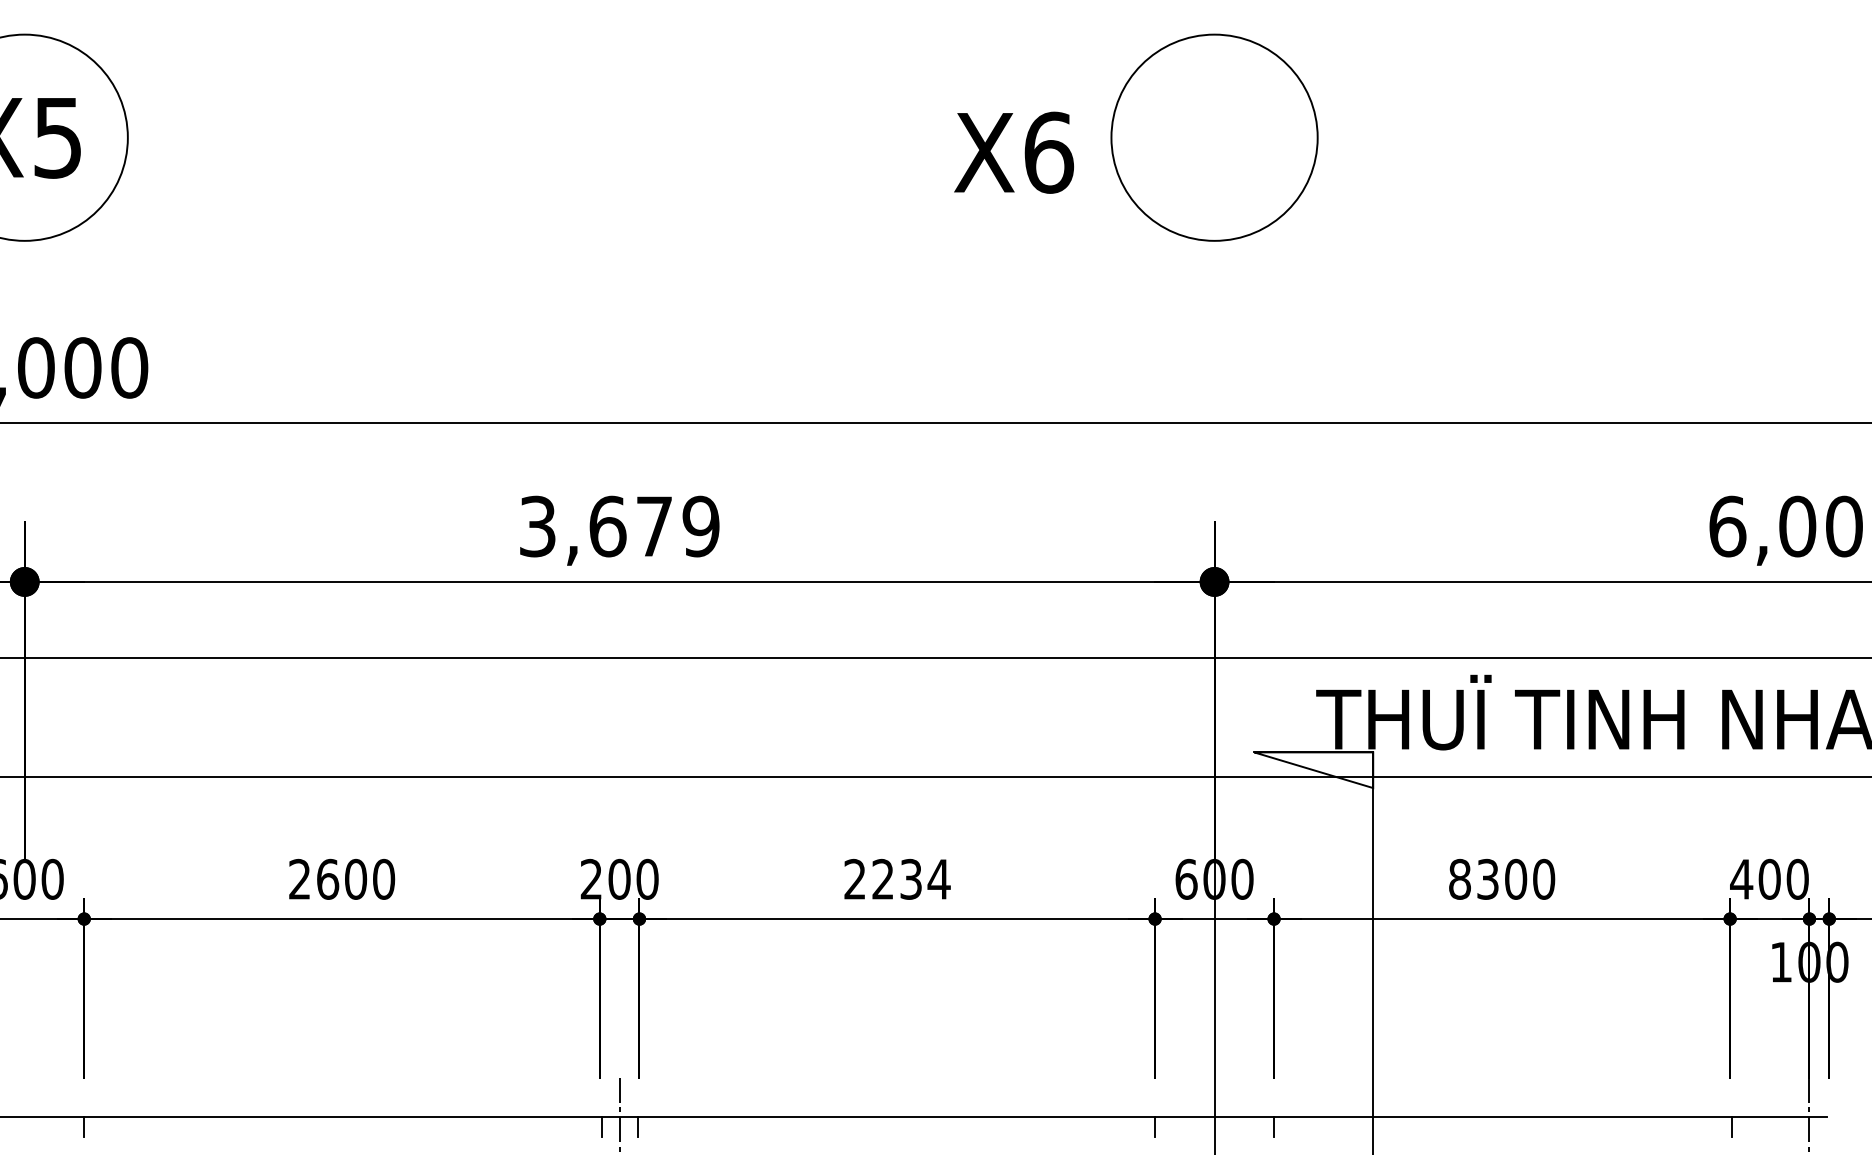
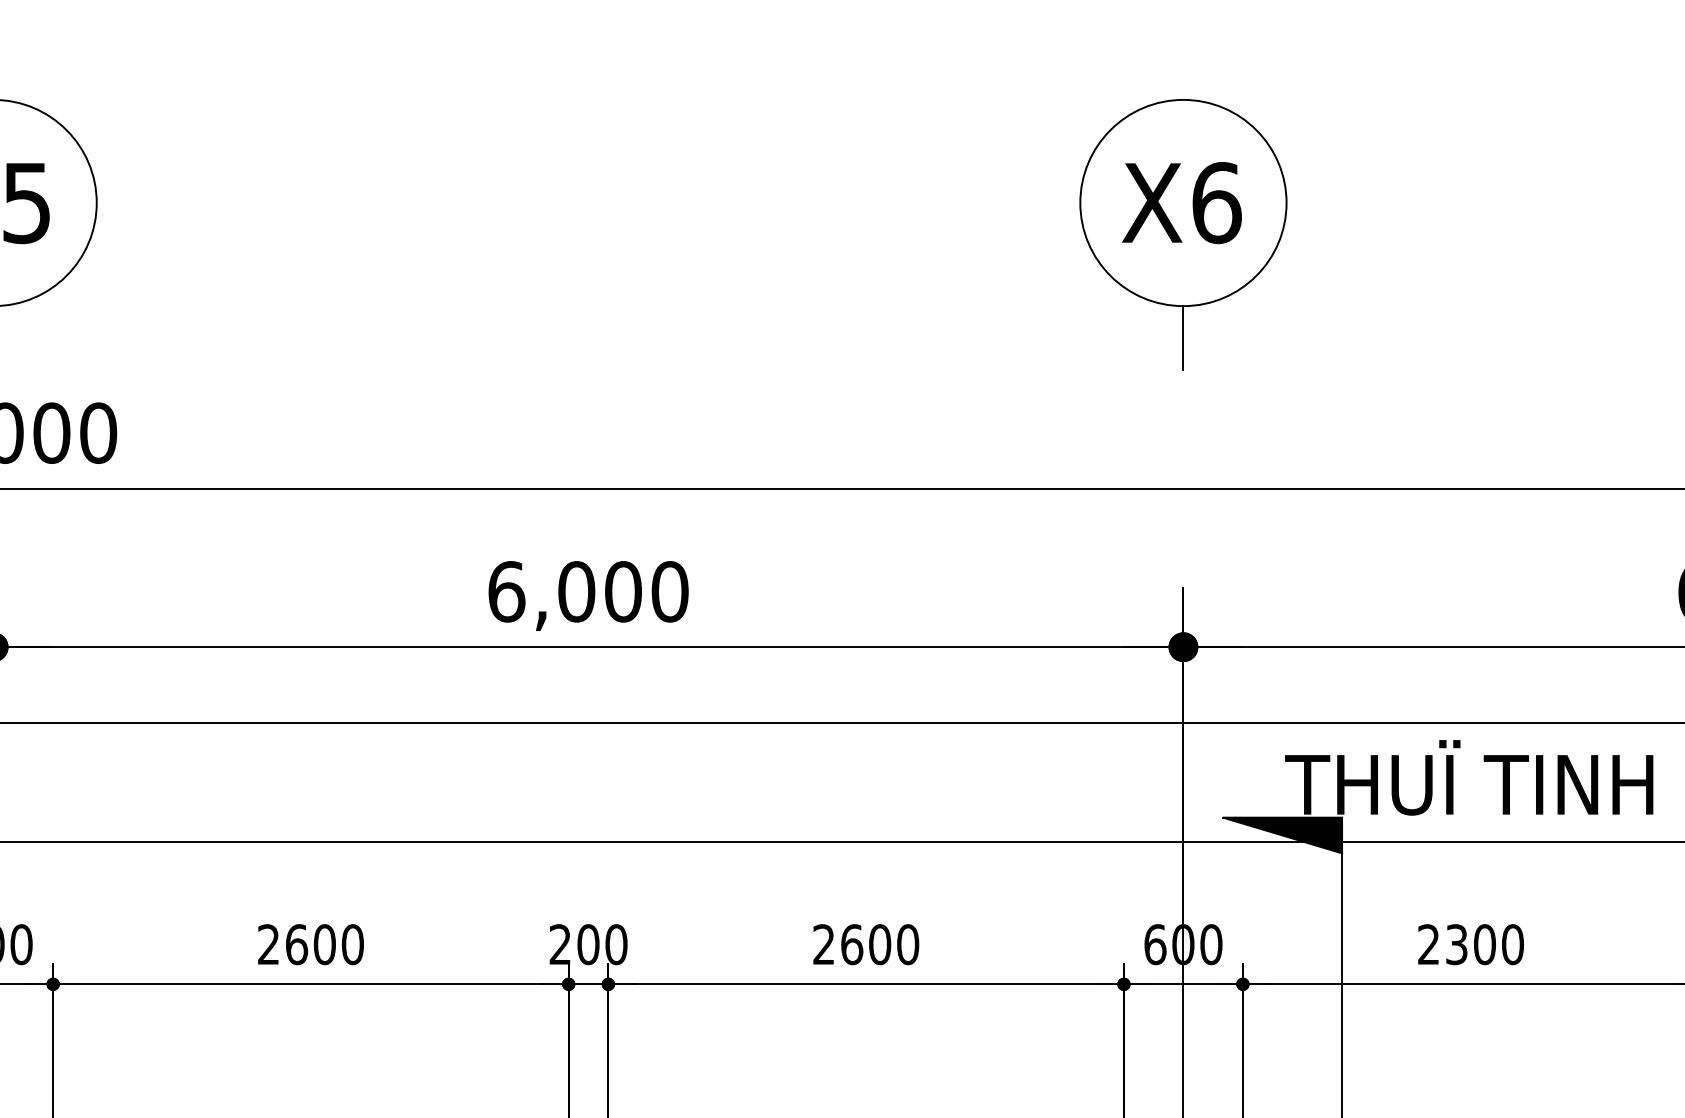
text: (1013, 152) -> (1181, 202), moved
line: (1214, 272) -> (1183, 337), added
text: (619, 526) -> (588, 591), 3,679 -> 6,000
fill: (1313, 770) -> (1282, 835), added
text: (911, 878) -> (880, 943), 2234 -> 2600
text: (1459, 878) -> (1428, 943), 8300 -> 2300

